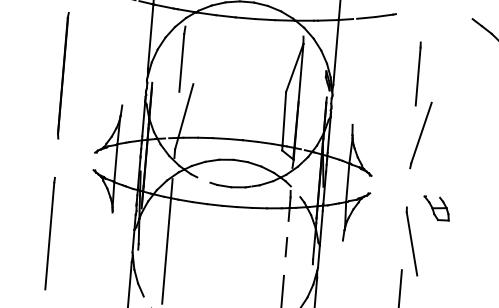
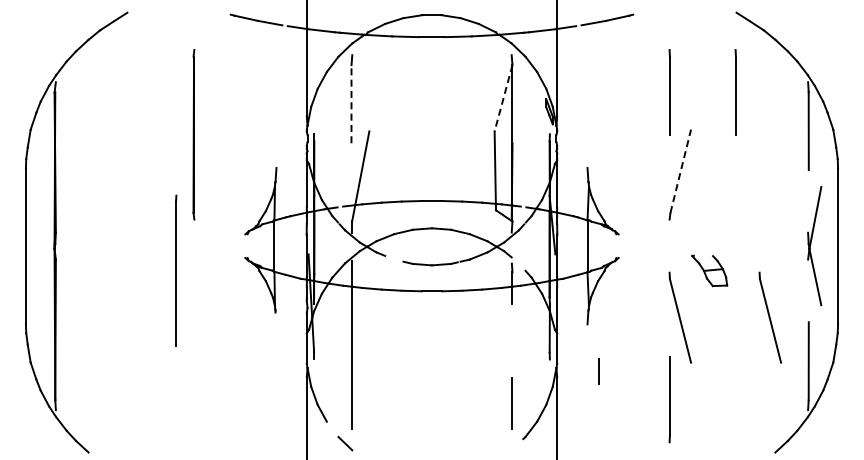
line: (181, 62) -> (351, 103), solid -> dashed
line: (294, 68) -> (503, 98), solid -> dashed
line: (466, 78) -> (735, 92), added
line: (421, 133) -> (680, 171), solid -> dashed
line: (50, 233) -> (176, 270), moved
part: (478, 246) -> (769, 317), added
line: (285, 247) -> (598, 371), moved

